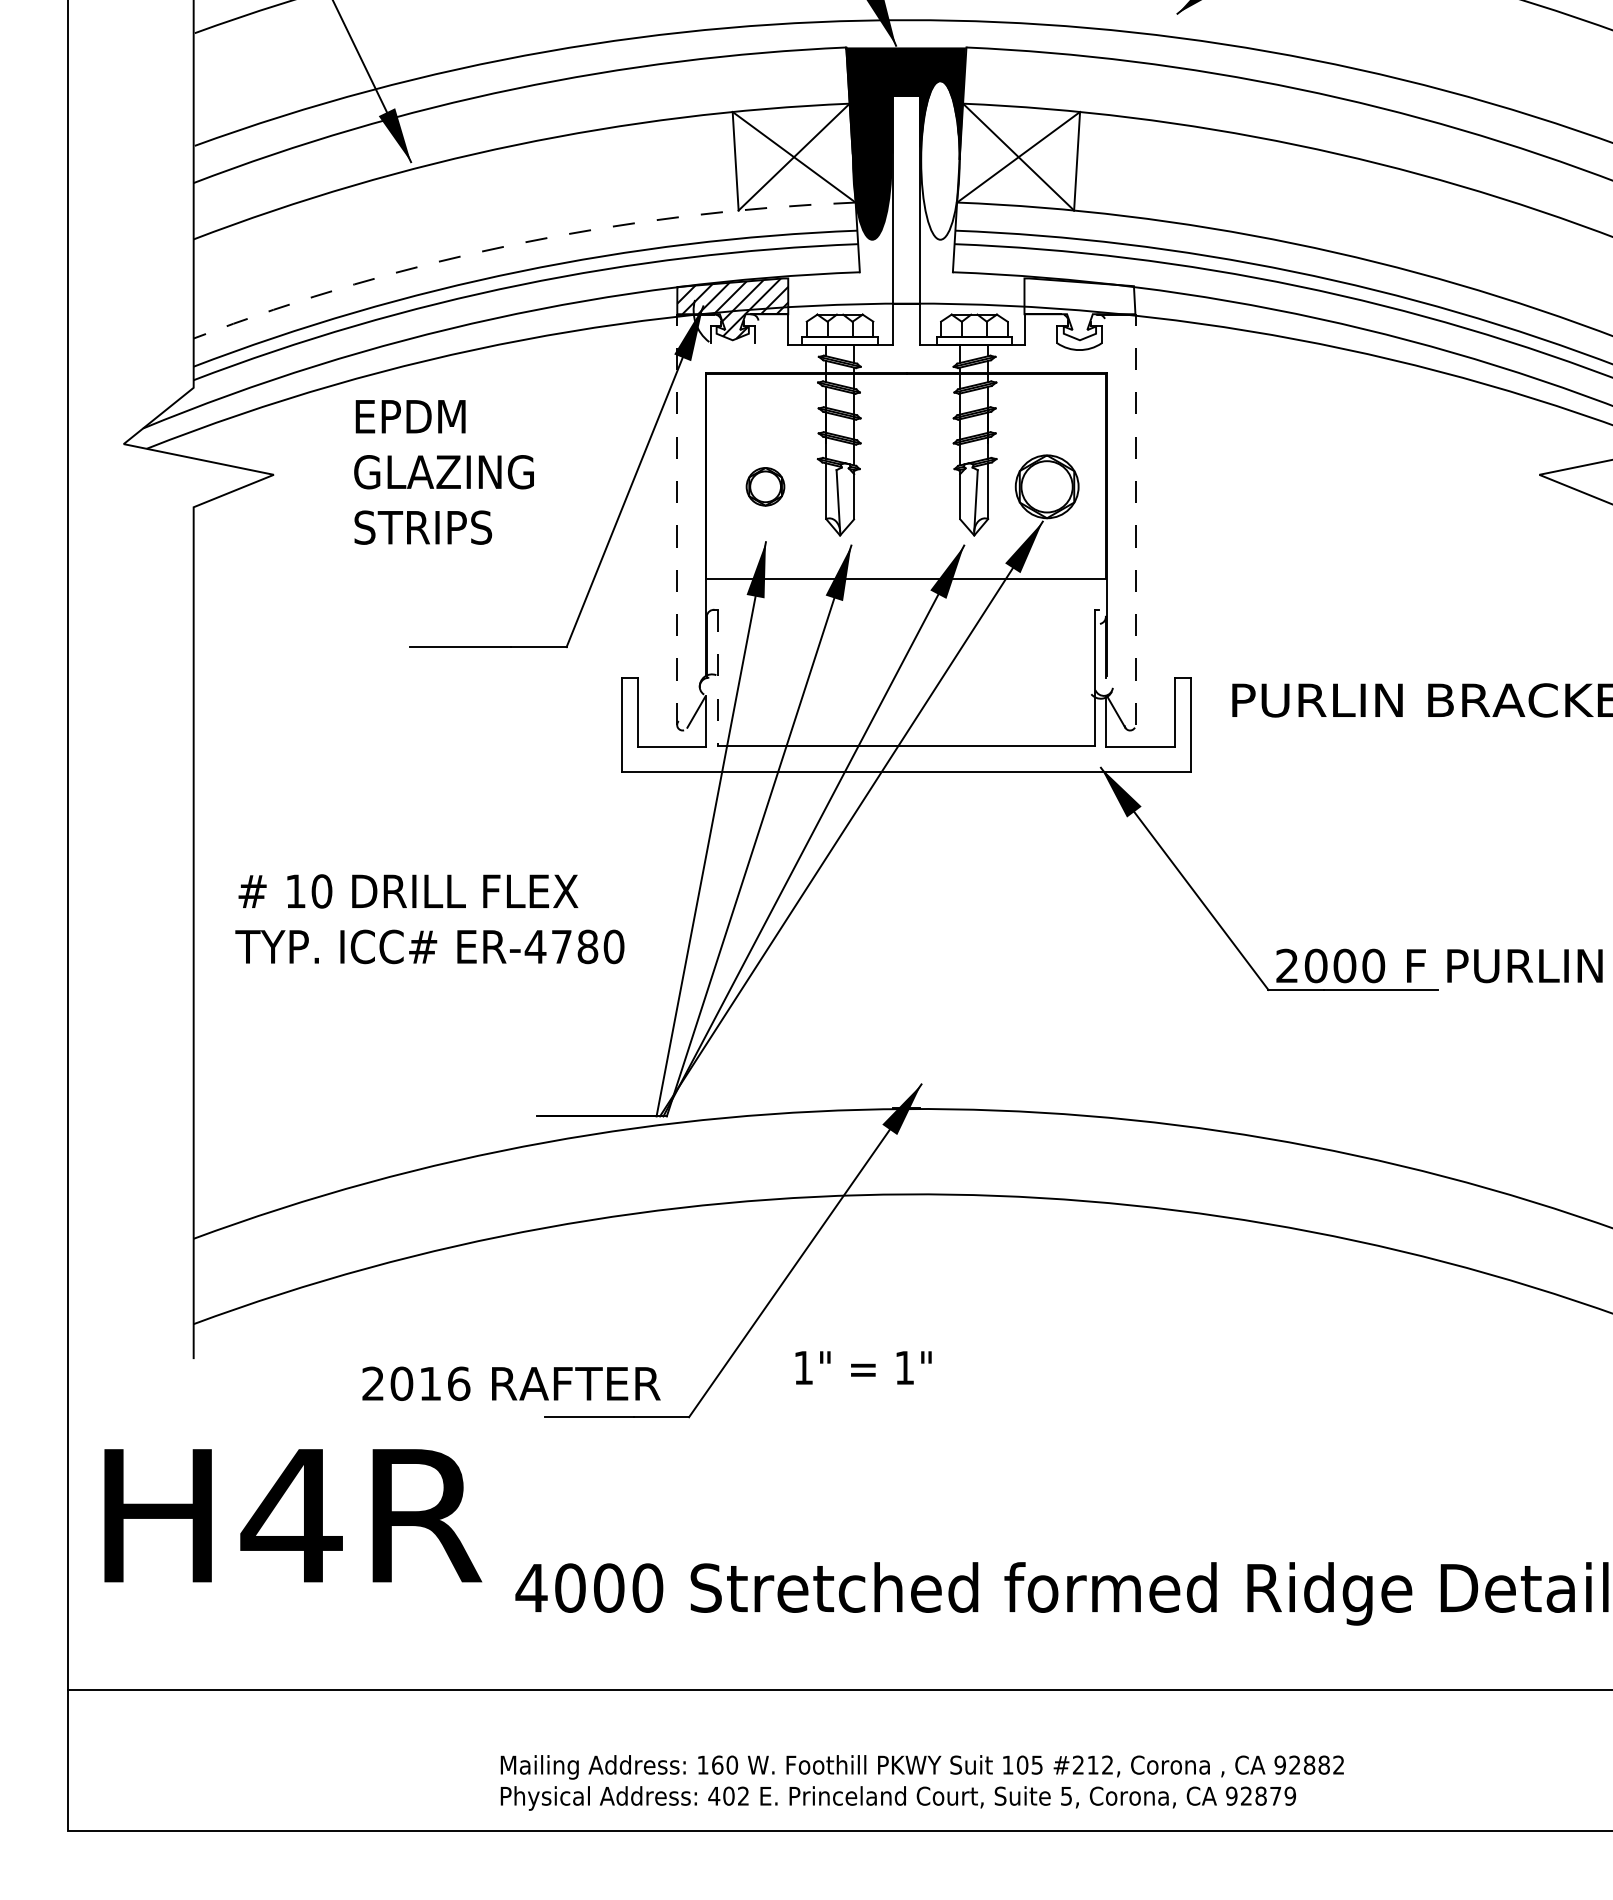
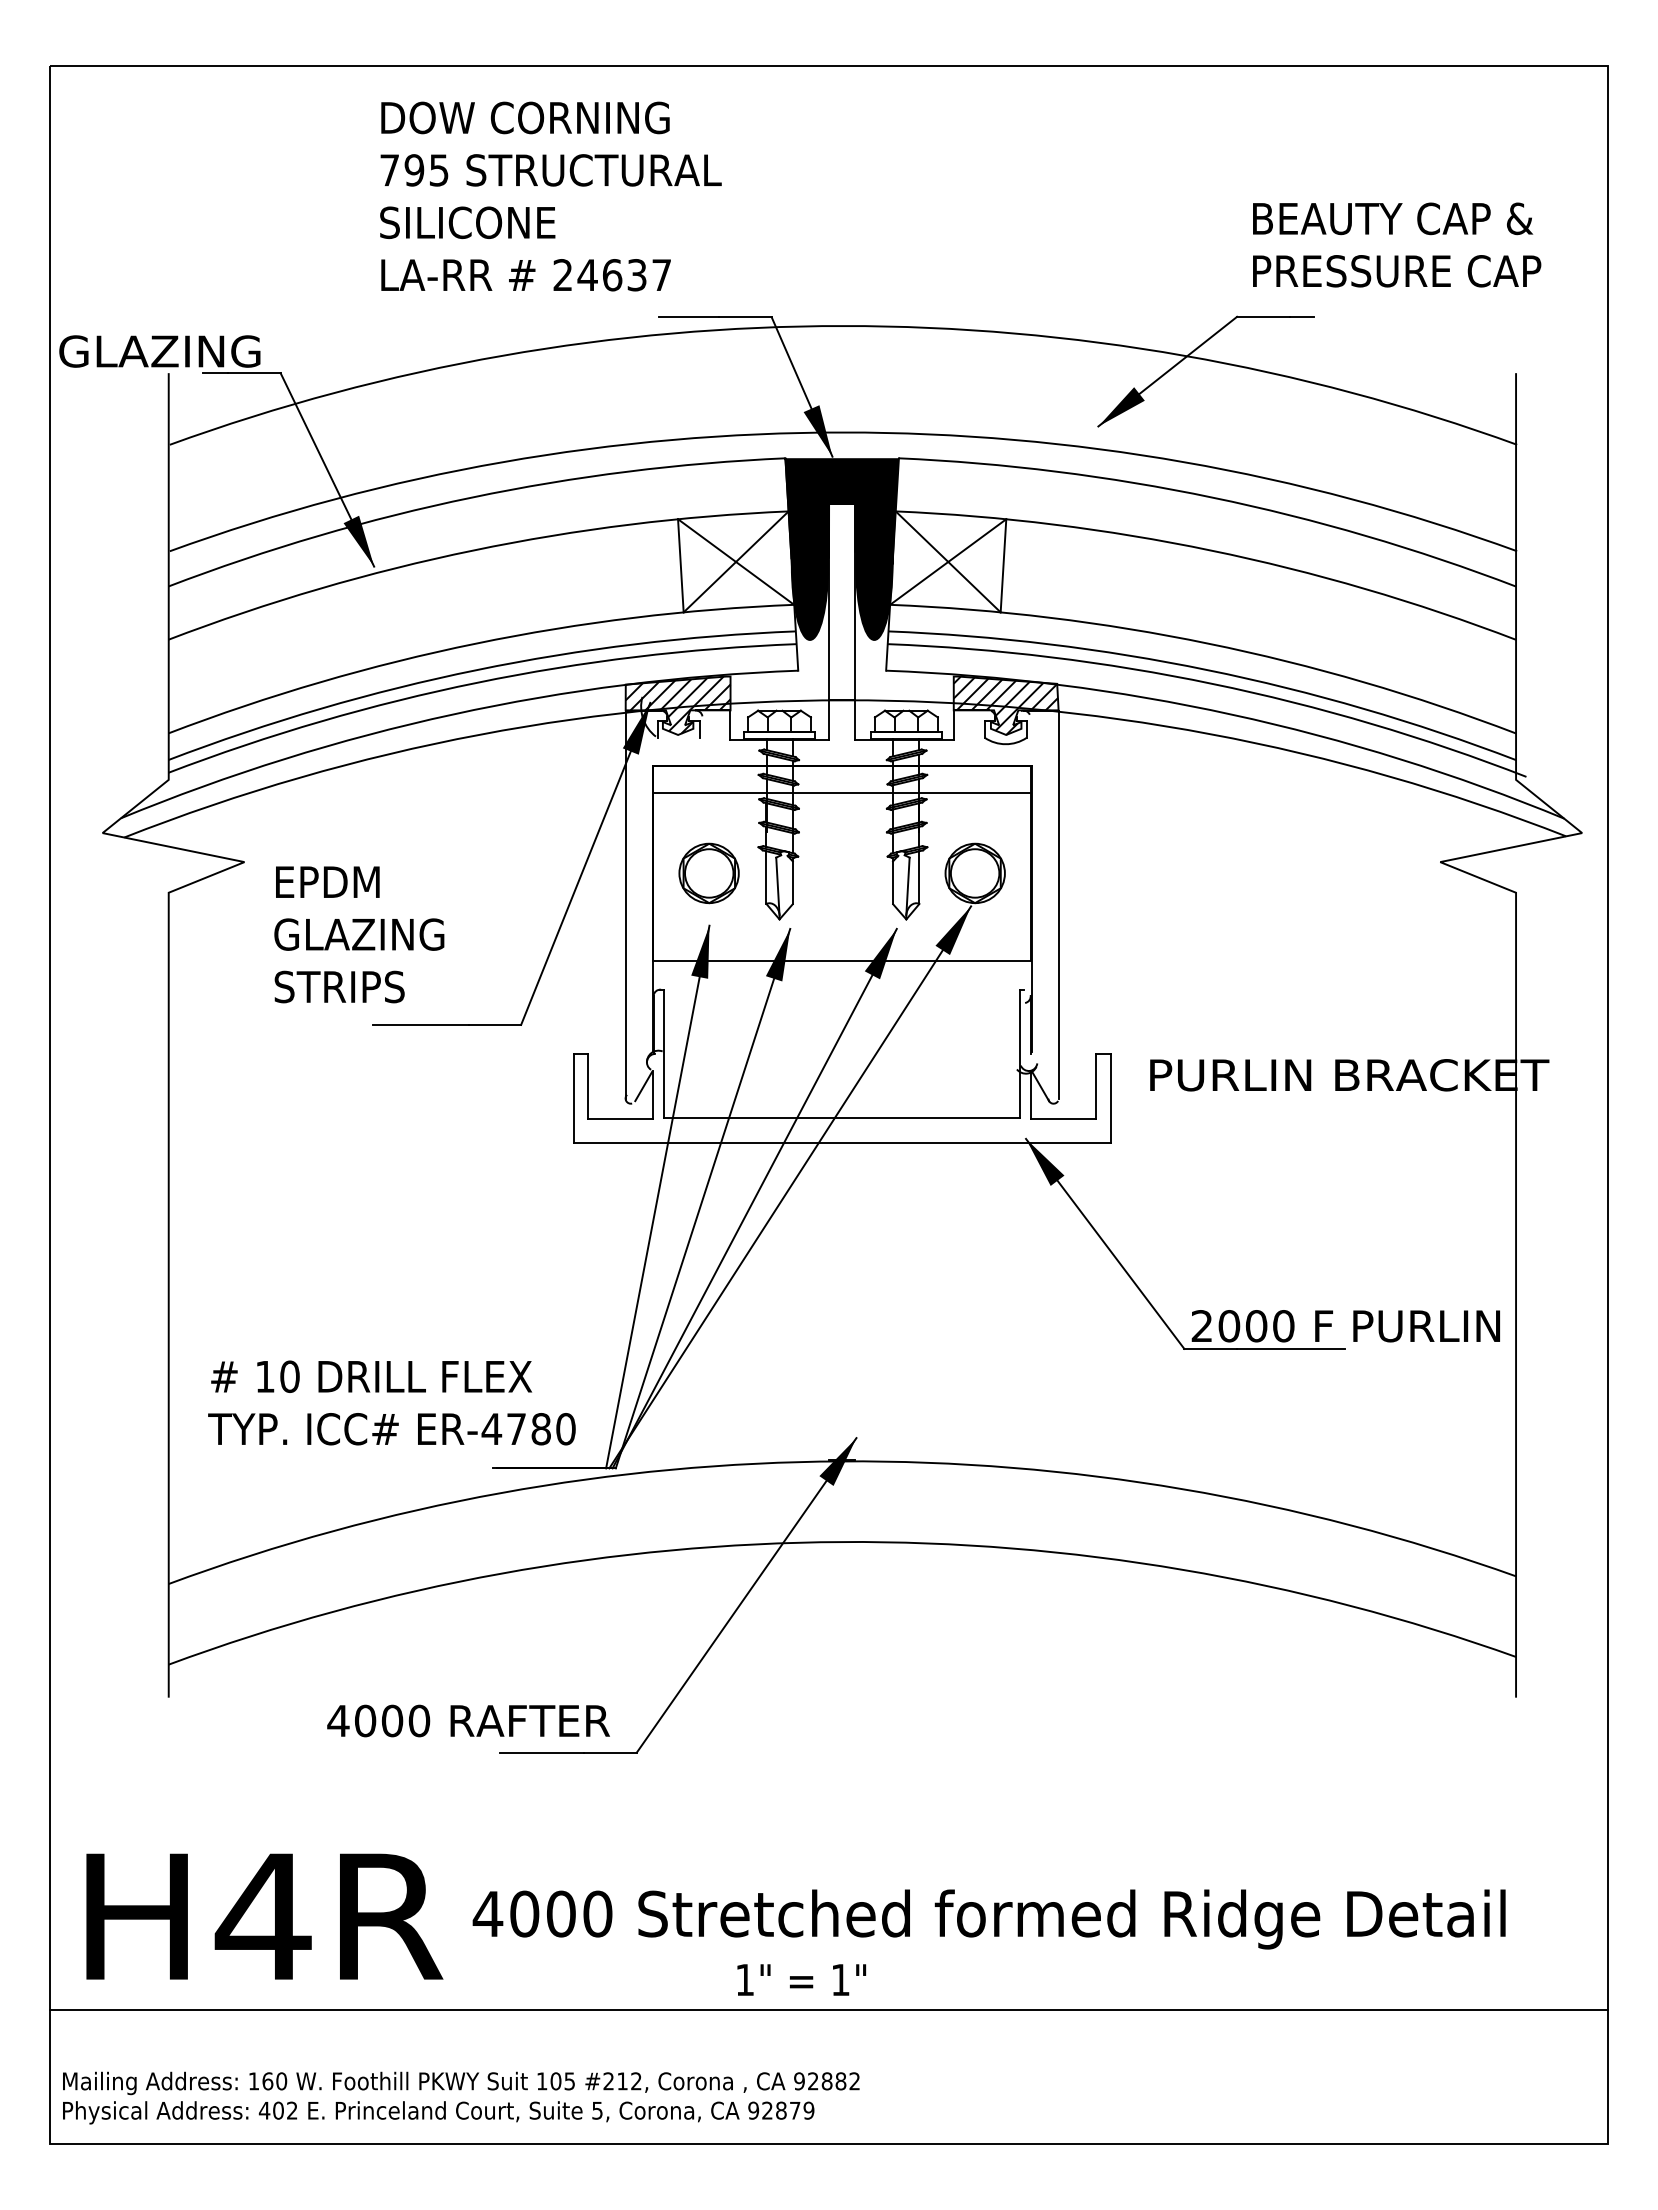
fill: (940, 159) -> (874, 564), added
arc: (519, 243) -> (476, 643), dashed -> solid
hatch: (1079, 309) -> (1005, 705), added
line: (906, 401) -> (842, 792), added
text: (444, 472) -> (359, 934), moved
part: (764, 486) -> (708, 873), size x1.67
line: (677, 519) -> (625, 904), dashed -> solid
line: (1135, 519) -> (1058, 904), dashed -> solid
line: (717, 678) -> (663, 1054), dashed -> solid
text: (429, 918) -> (391, 1402), moved
text: (863, 1367) -> (801, 1979), moved
text: (415, 1383) -> (378, 1720), 2016 -> 4000
text: (292, 1515) -> (264, 1916), moved
text: (922, 1782) -> (461, 2097), moved

